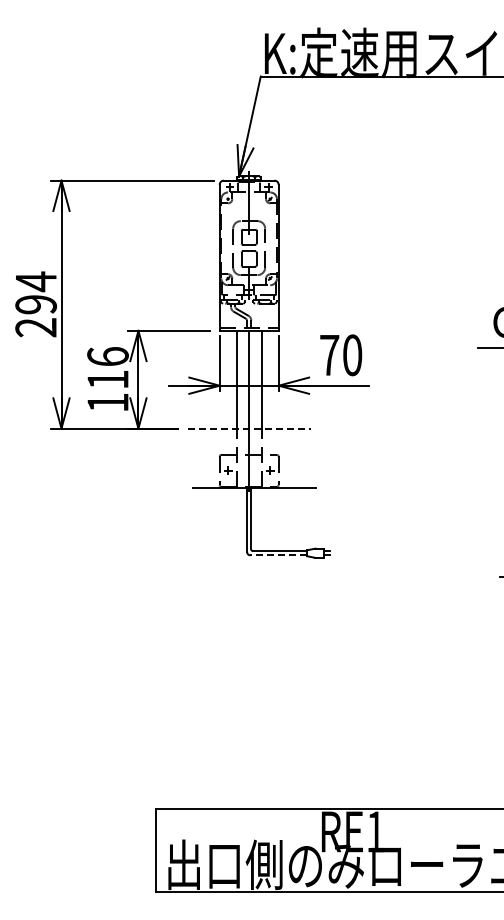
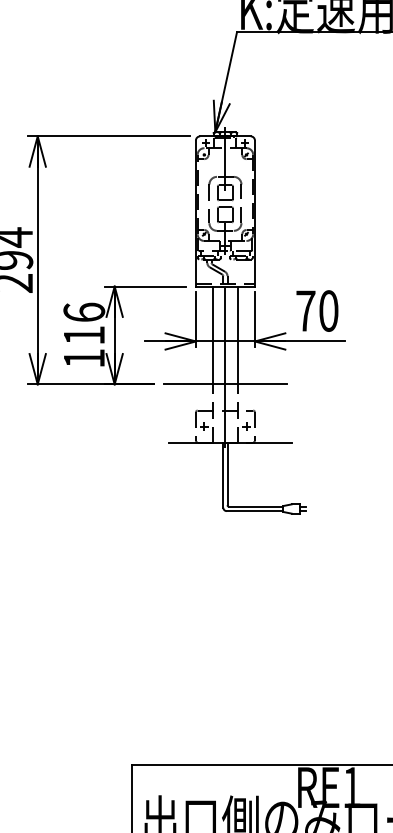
line: (249, 428) -> (225, 384), dashed -> solid
line: (278, 555) -> (254, 511), dashed -> solid

